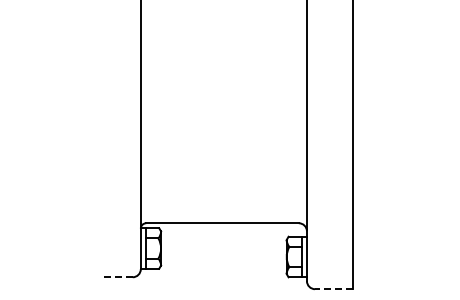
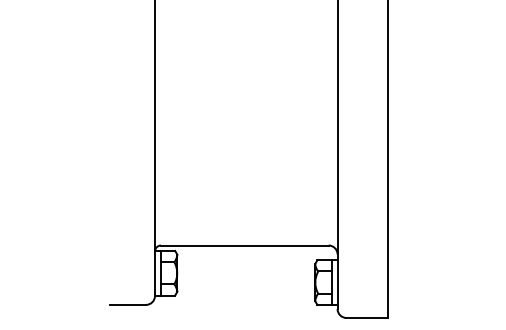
line: (116, 277) -> (128, 305), dashed -> solid
line: (333, 289) -> (366, 318), dashed -> solid

